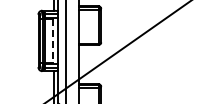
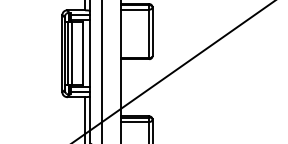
line: (52, 40) -> (82, 53), dashed -> solid

